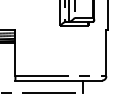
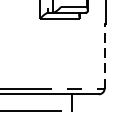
line: (106, 52) -> (104, 55), solid -> dashed

